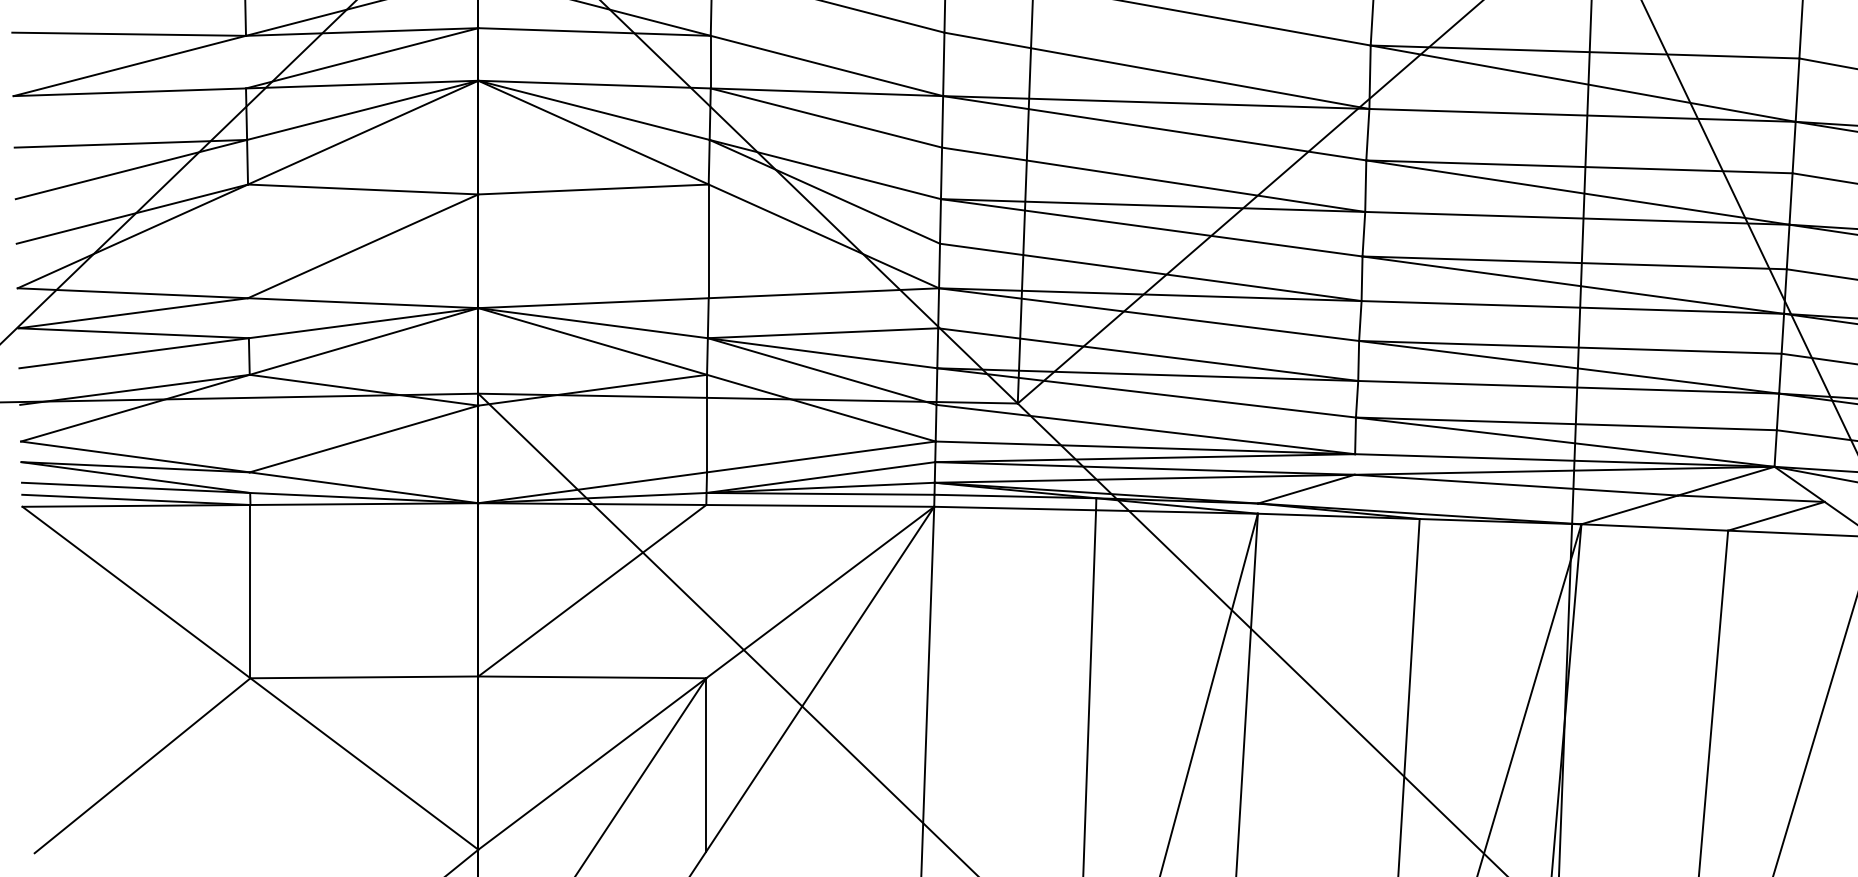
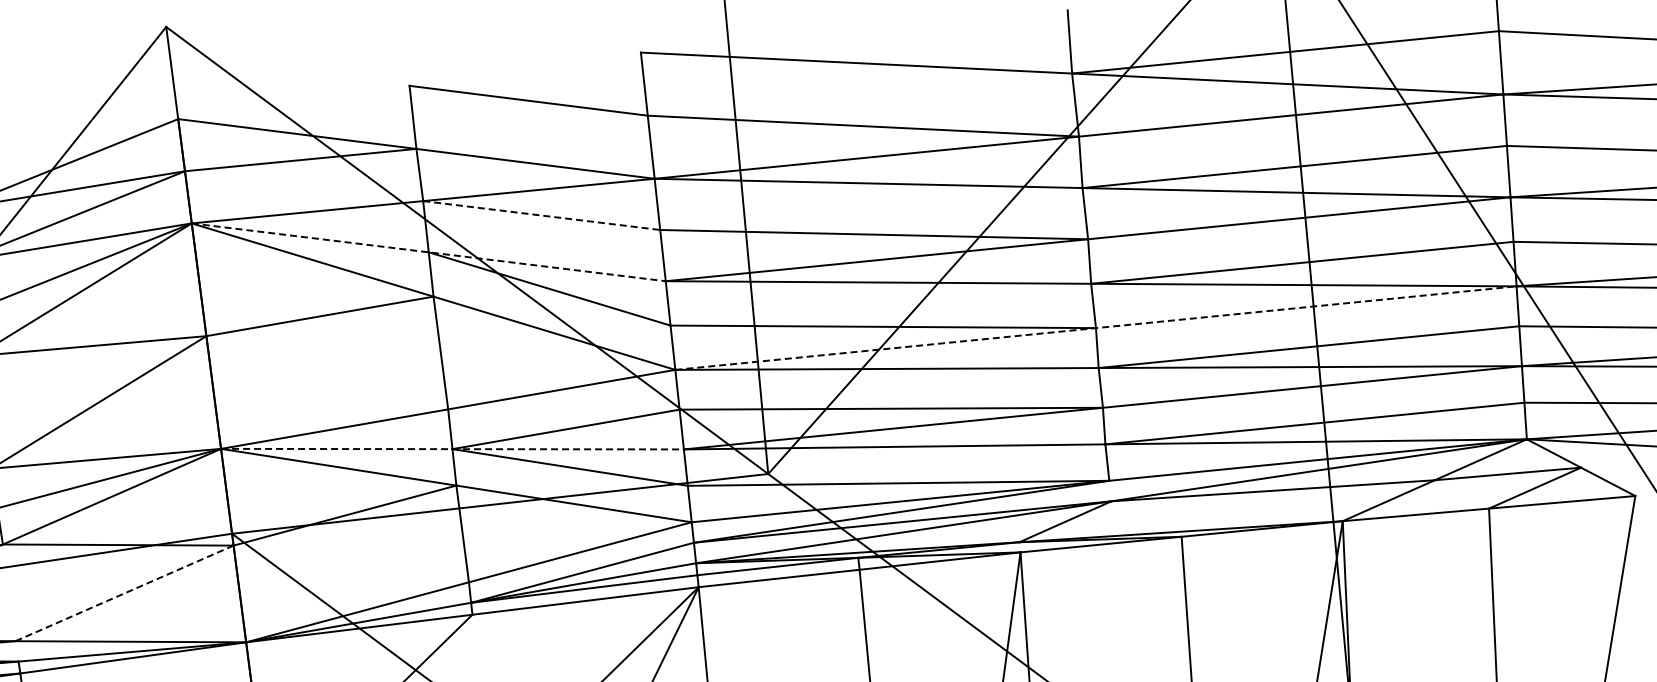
line: (826, 118) -> (541, 215), solid -> dashed
line: (709, 139) -> (428, 251), solid -> dashed
line: (1361, 301) -> (1095, 328), solid -> dashed
line: (708, 338) -> (453, 449), solid -> dashed
line: (363, 439) -> (124, 593), solid -> dashed

